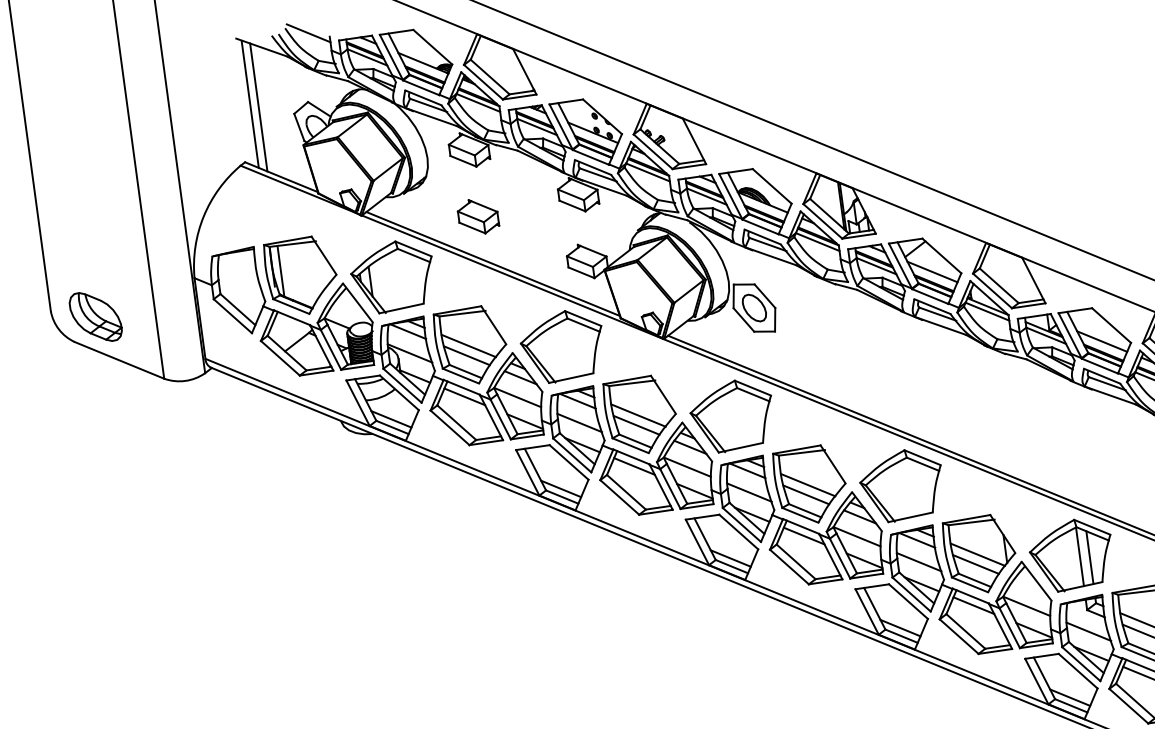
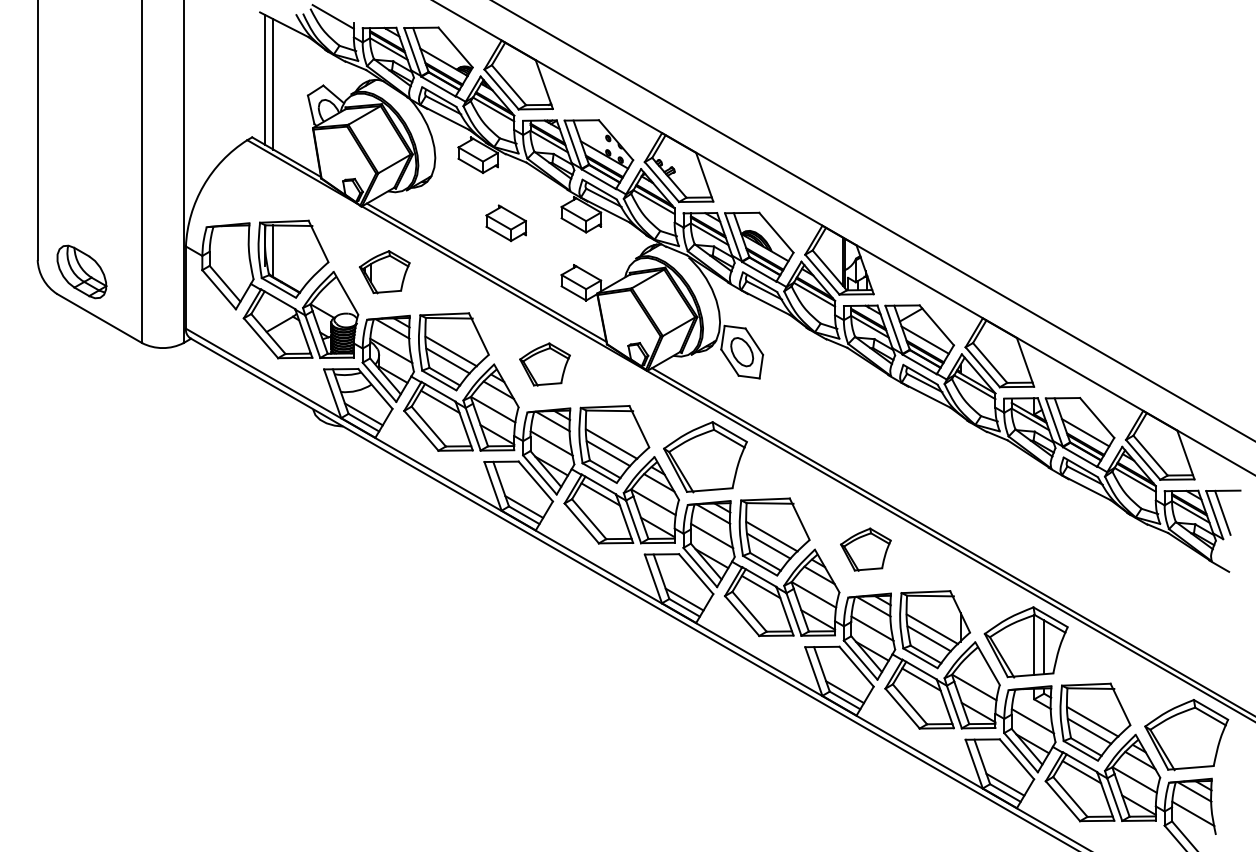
part: (477, 216) -> (505, 223), moved
part: (392, 277) -> (384, 272), size x0.6
part: (562, 346) -> (544, 364), size x0.6
part: (901, 485) -> (865, 549), size x0.6

